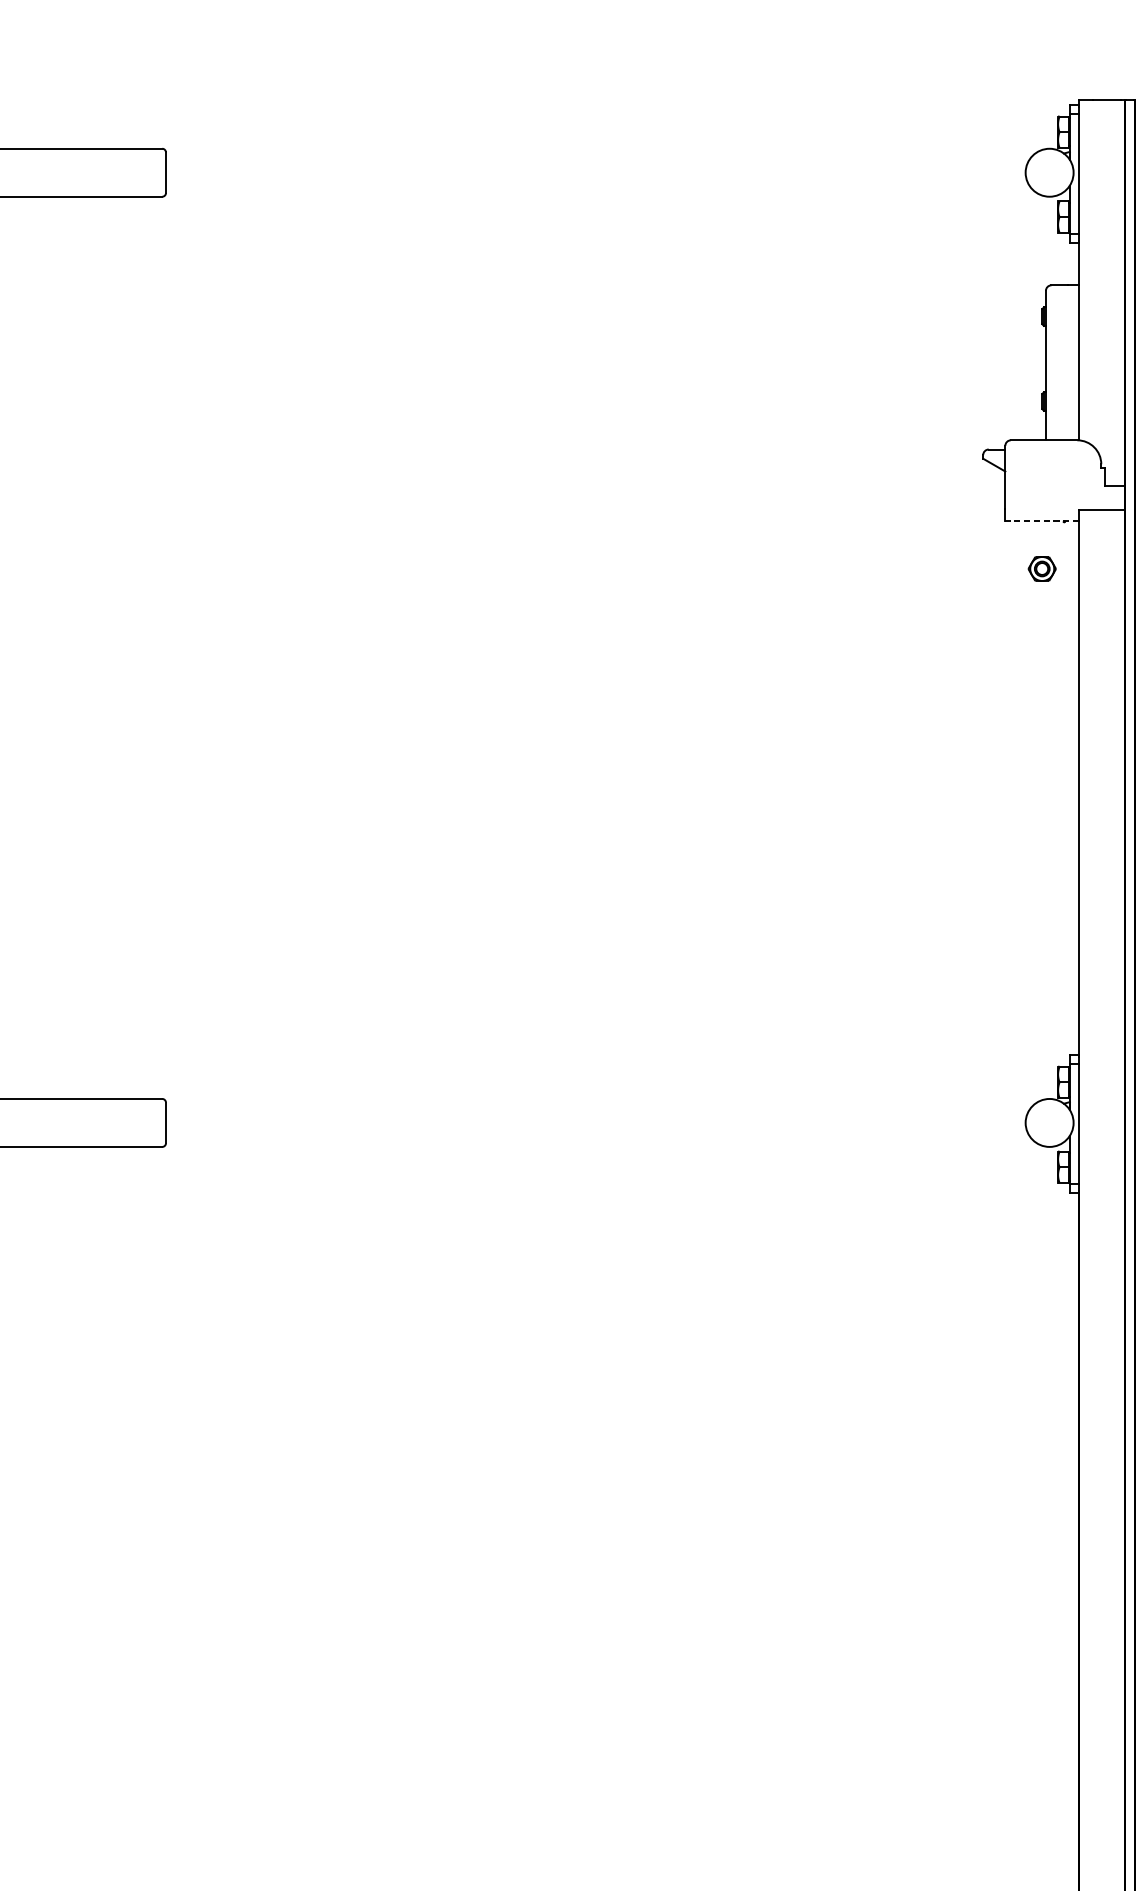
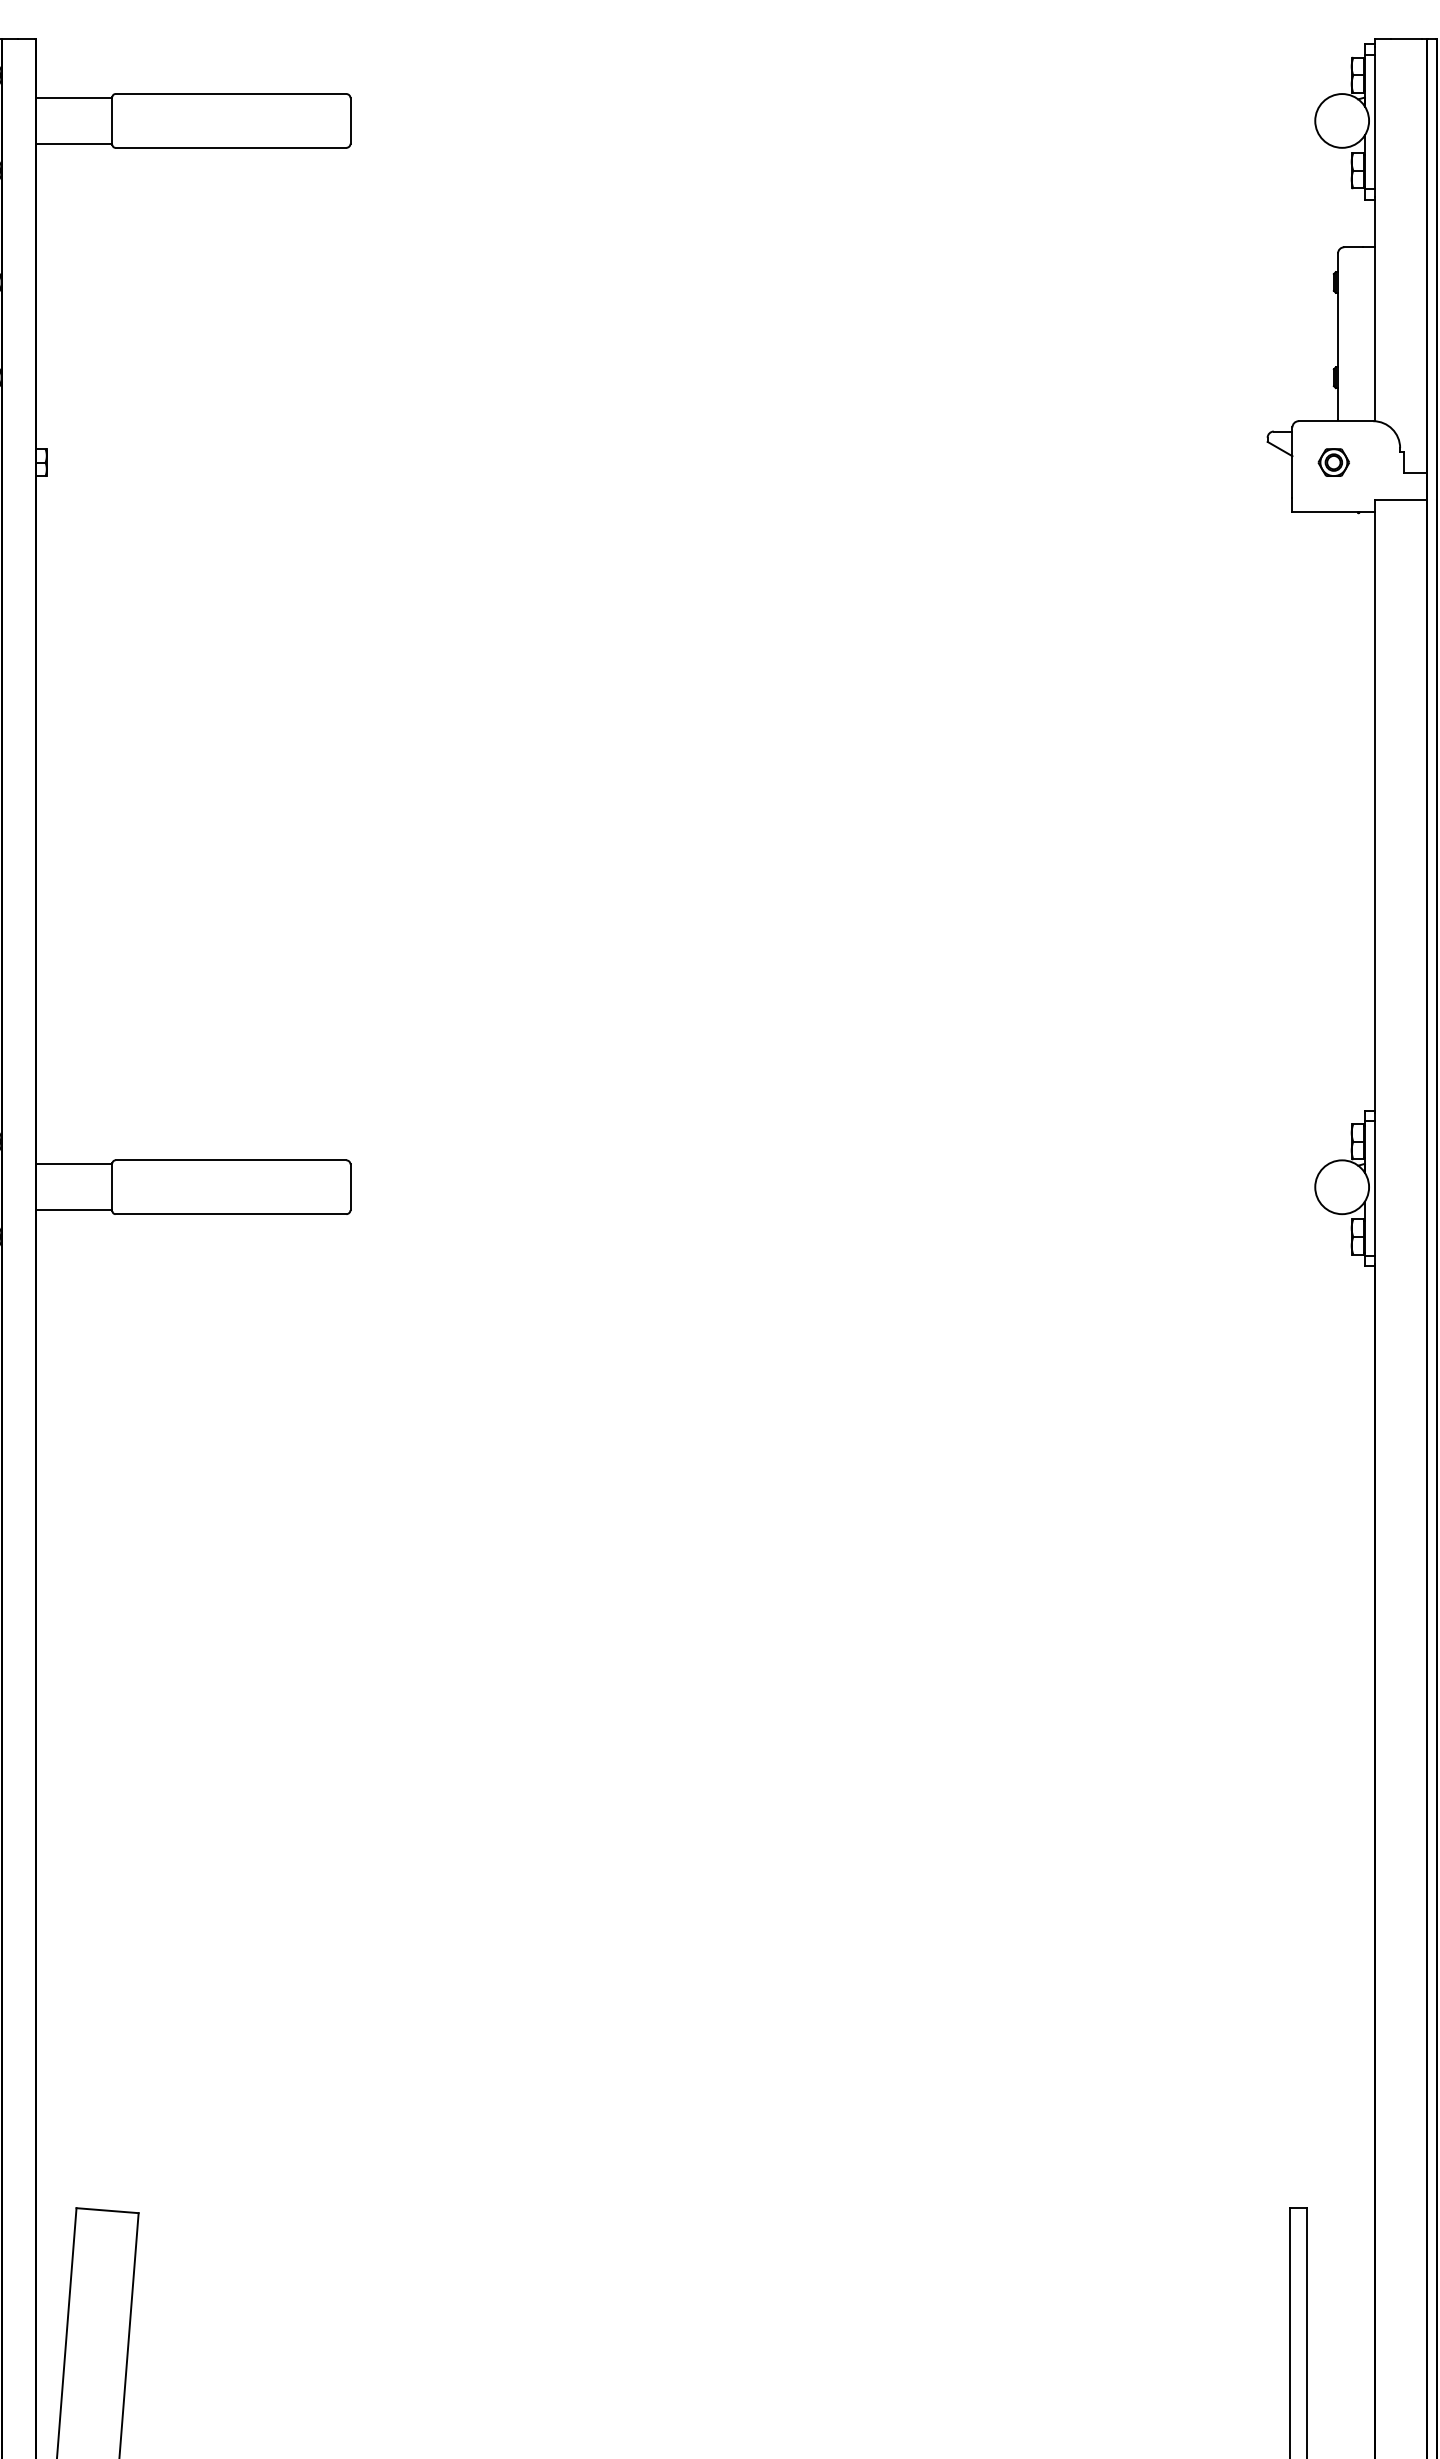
line: (1041, 521) -> (1333, 512), dashed -> solid
part: (1041, 568) -> (1333, 462), moved

